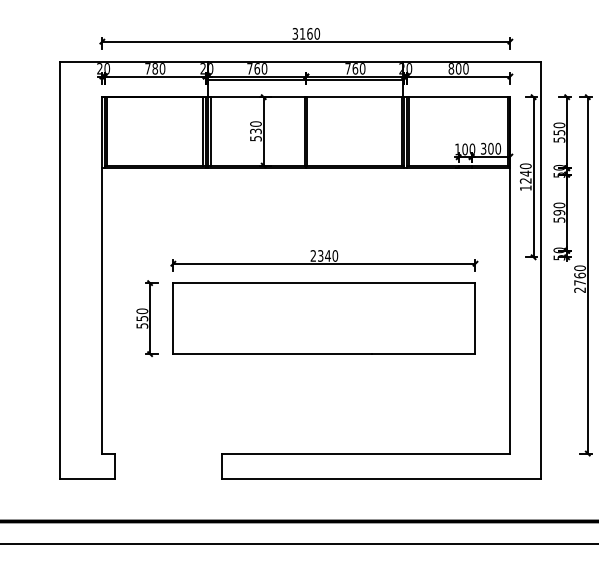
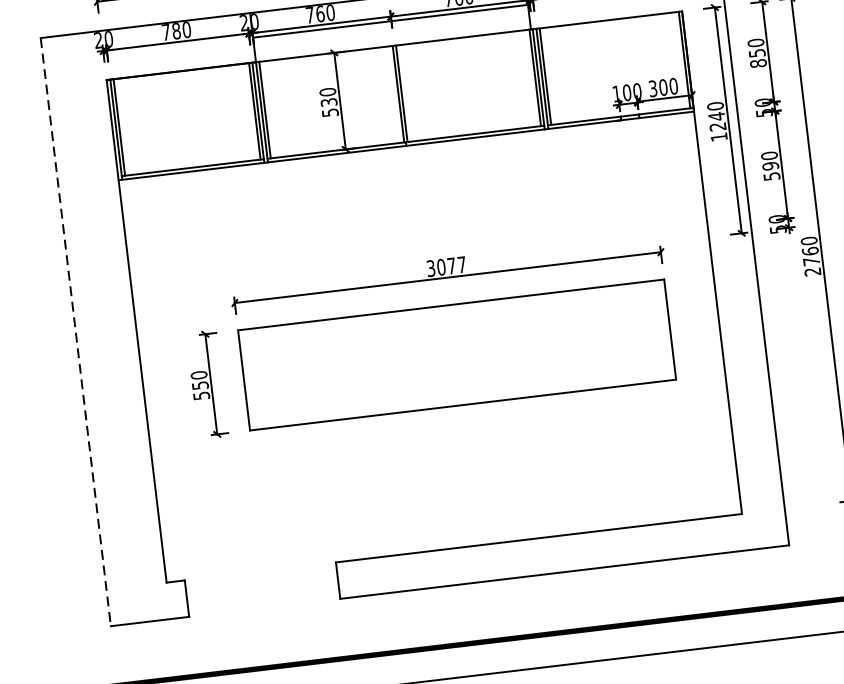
text: (559, 139) -> (758, 62), 550 -> 850
text: (324, 255) -> (446, 265), 2340 -> 3077
line: (59, 270) -> (75, 331), solid -> dashed

